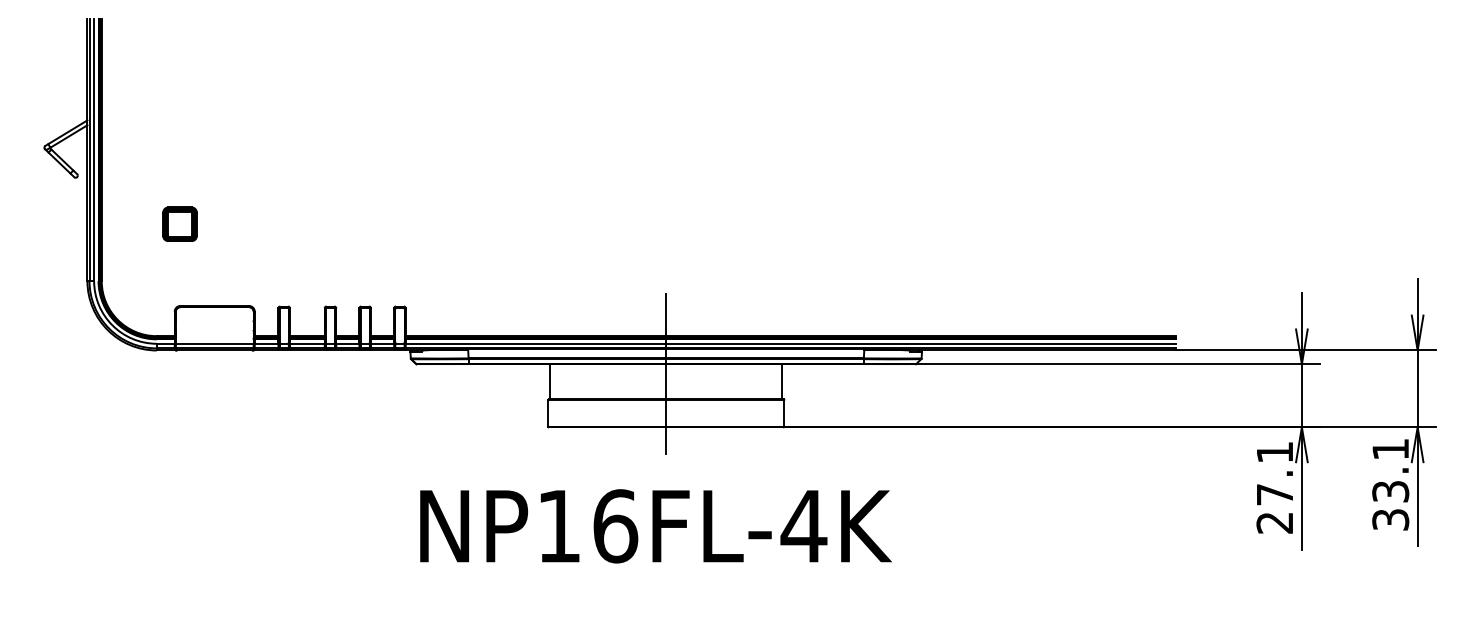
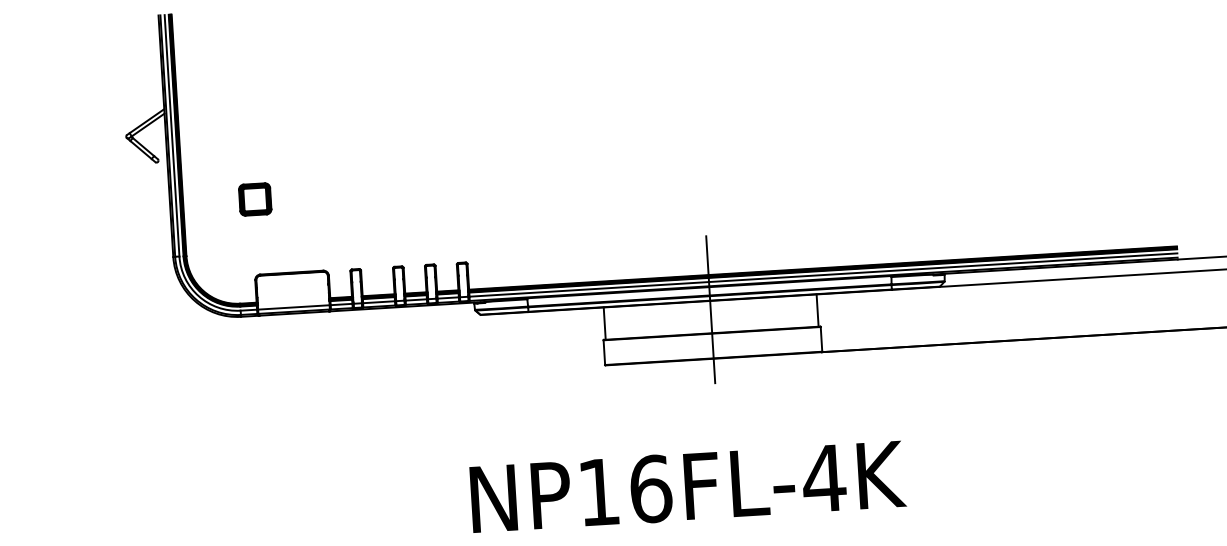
text: (655, 526) -> (687, 487), moved

